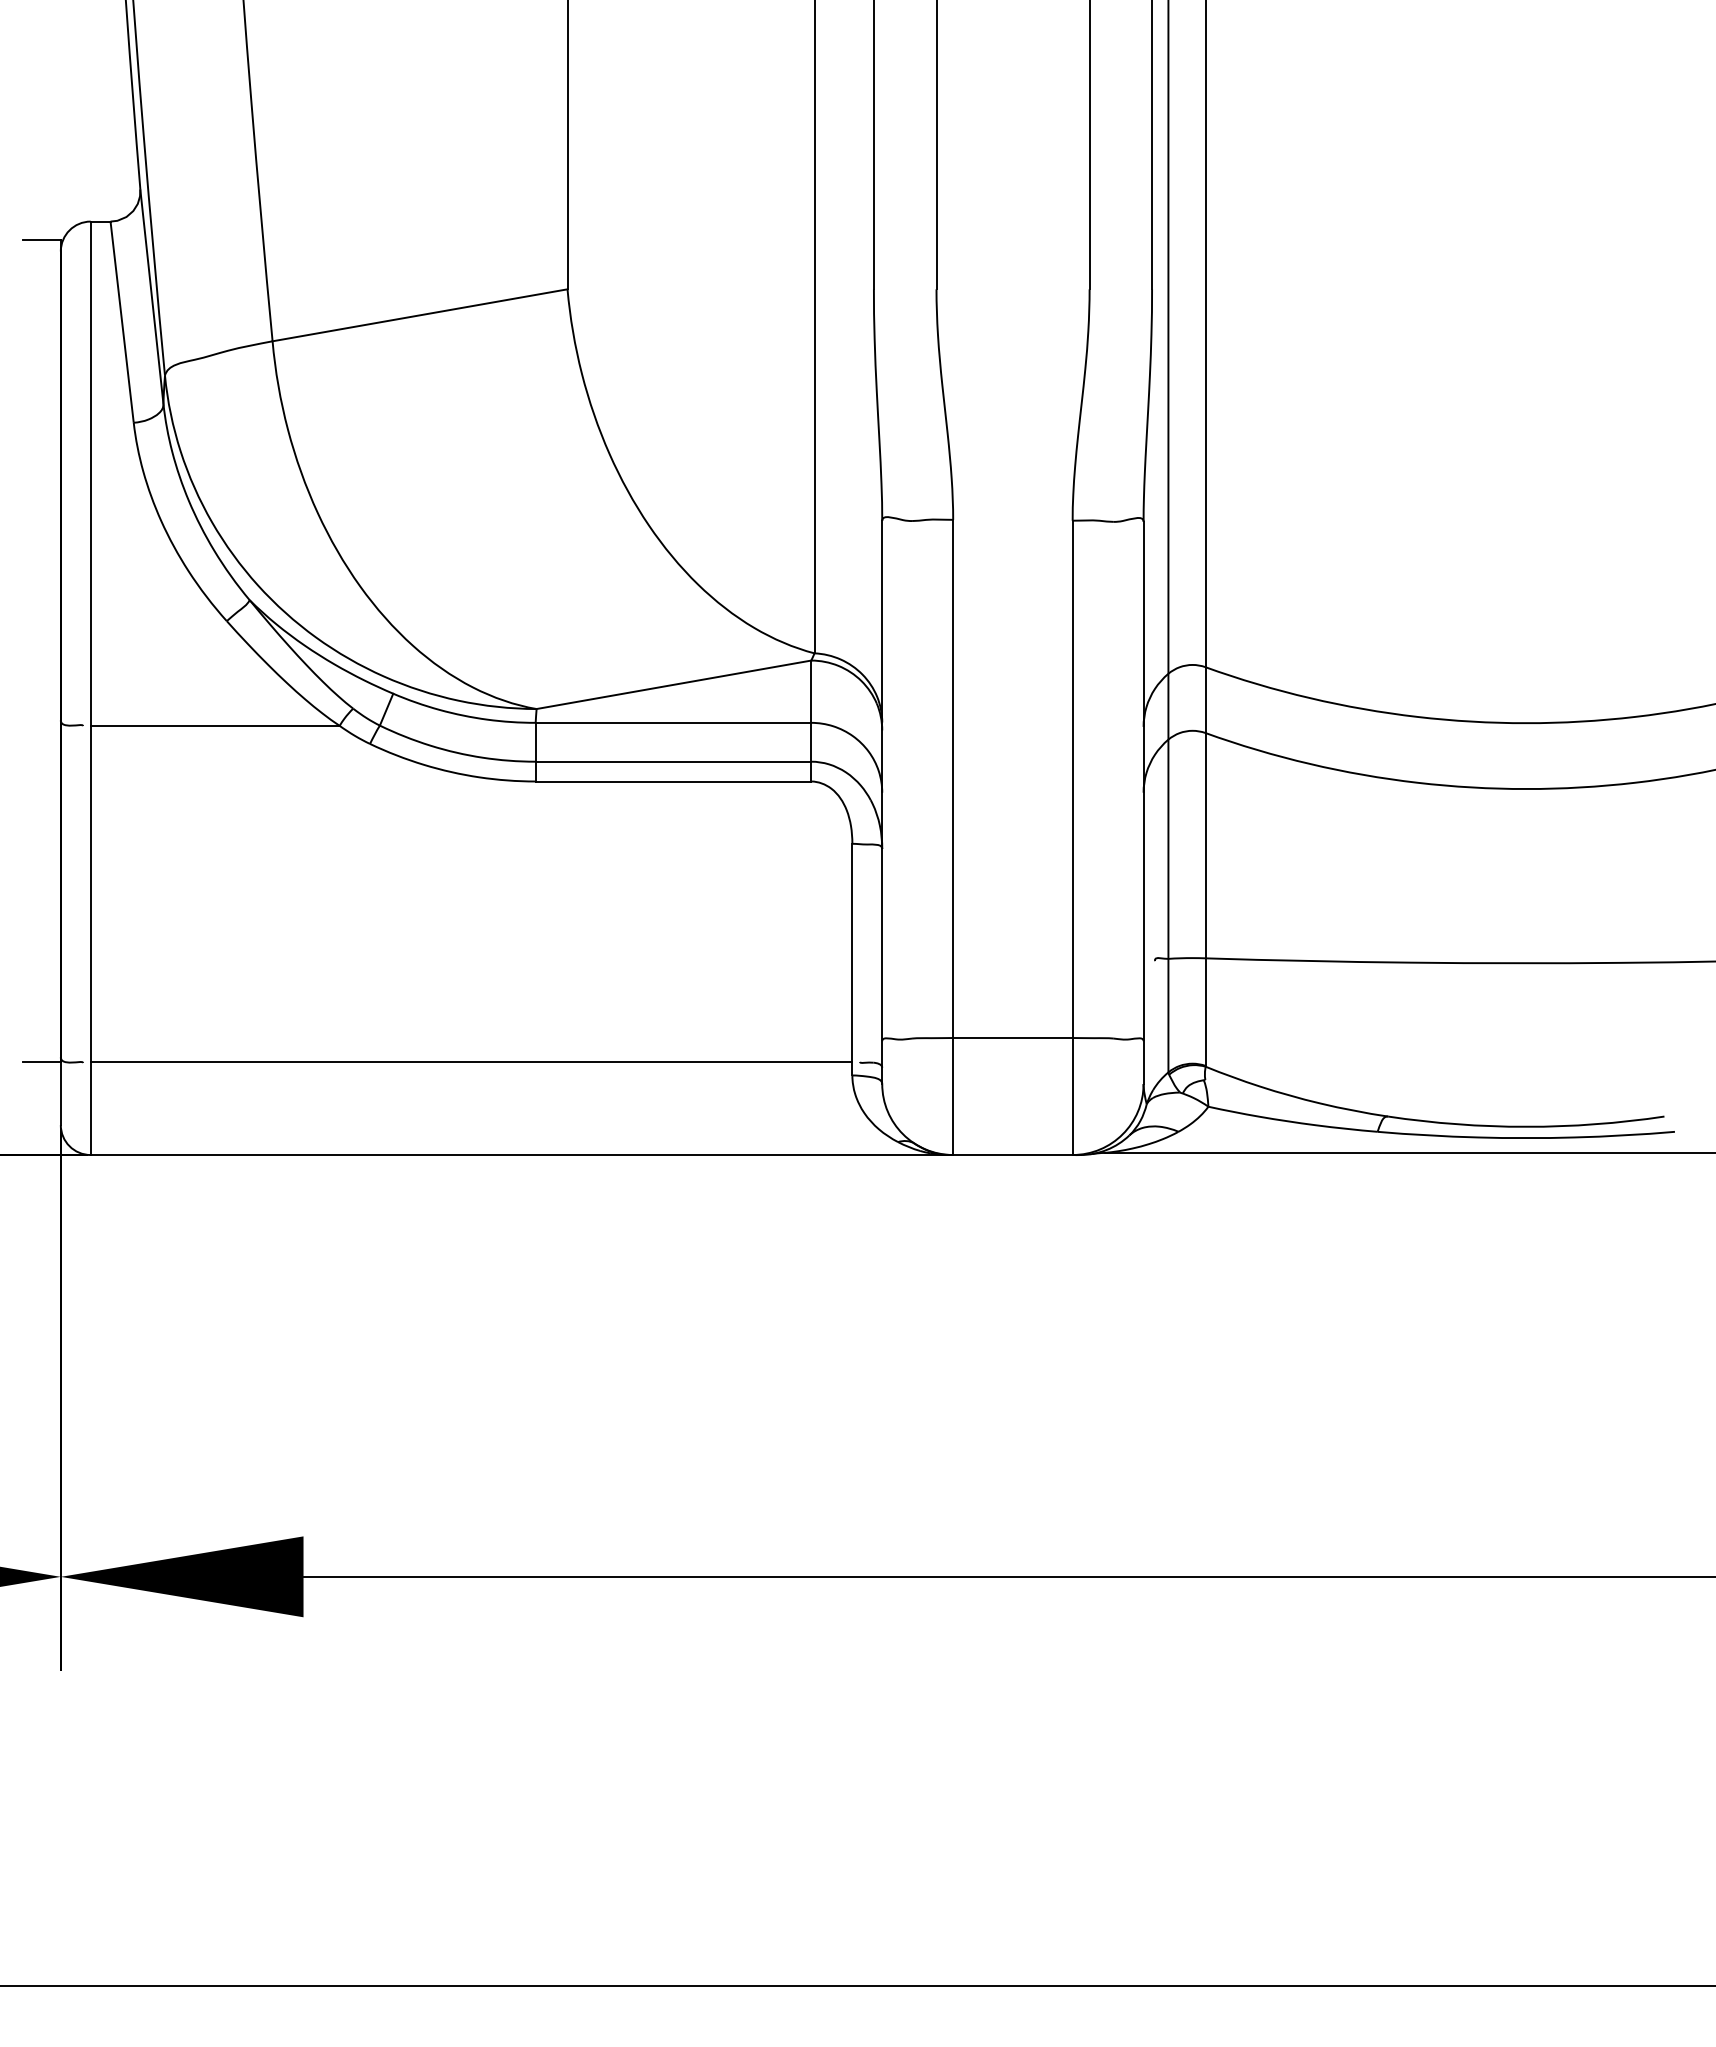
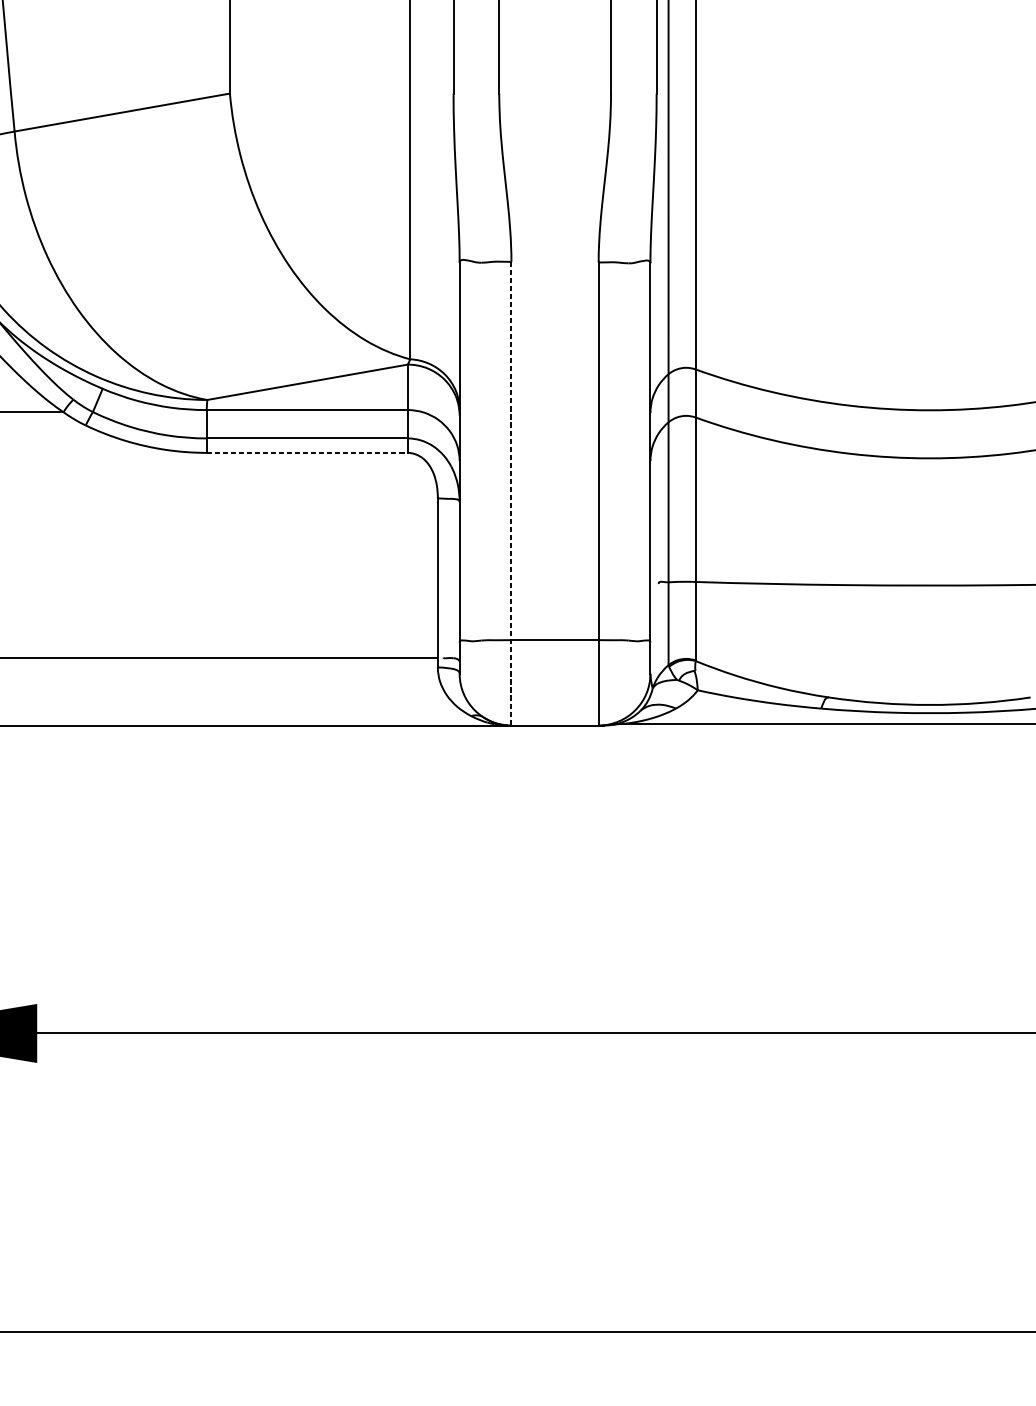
line: (673, 781) -> (307, 452), solid -> dashed
line: (953, 837) -> (511, 493), solid -> dashed

